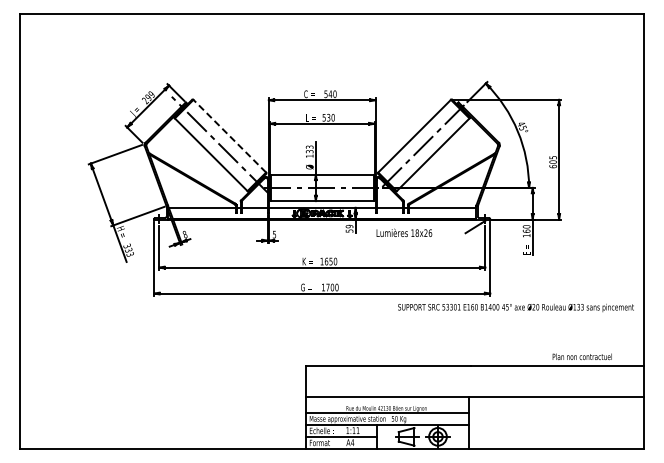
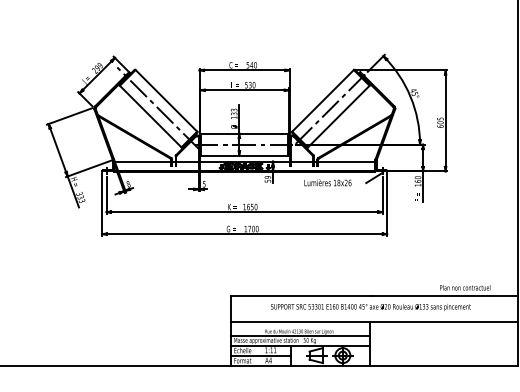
line: (229, 135) -> (166, 100), dashed -> solid
text: (404, 232) -> (328, 182), moved
text: (515, 307) -> (370, 307), moved

